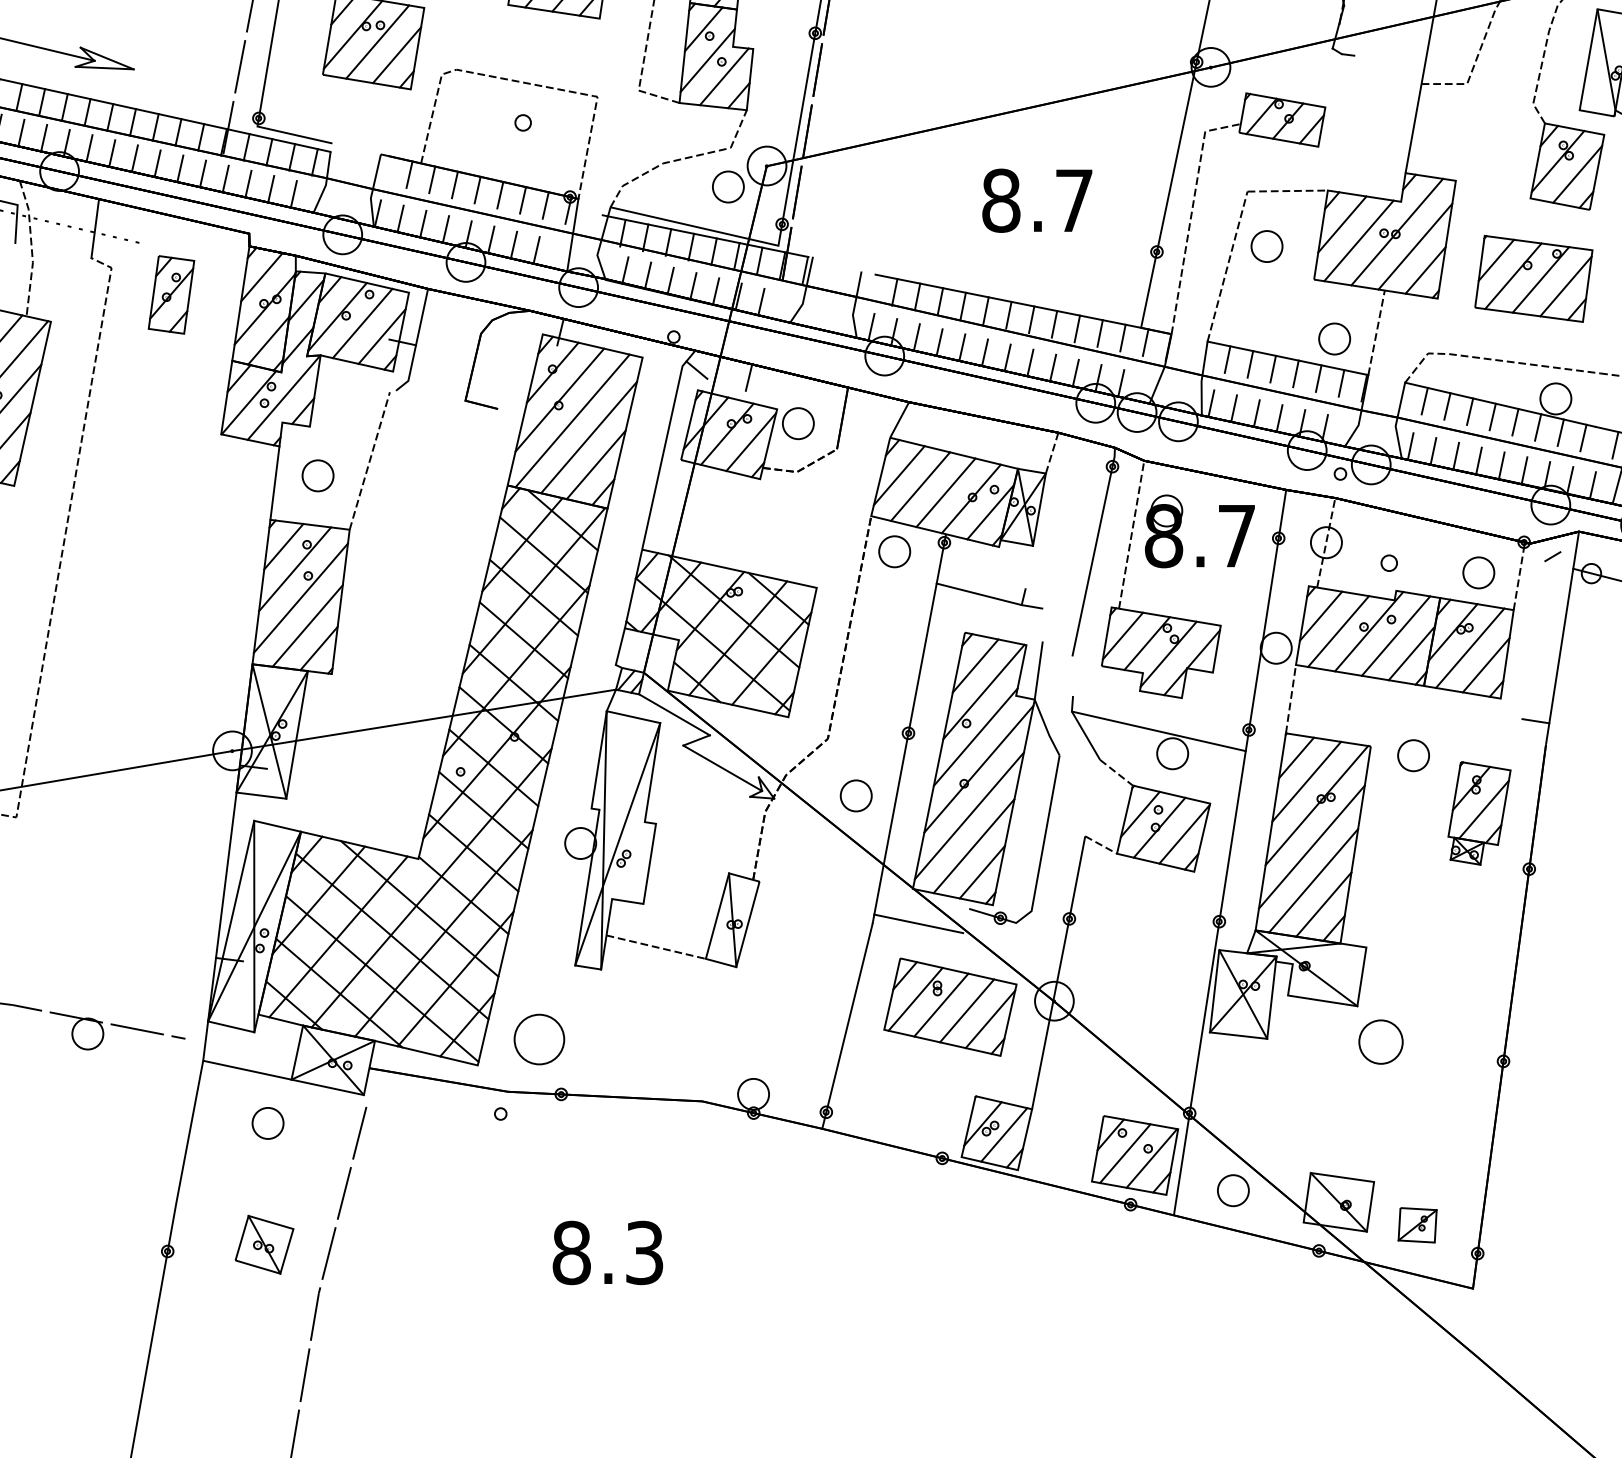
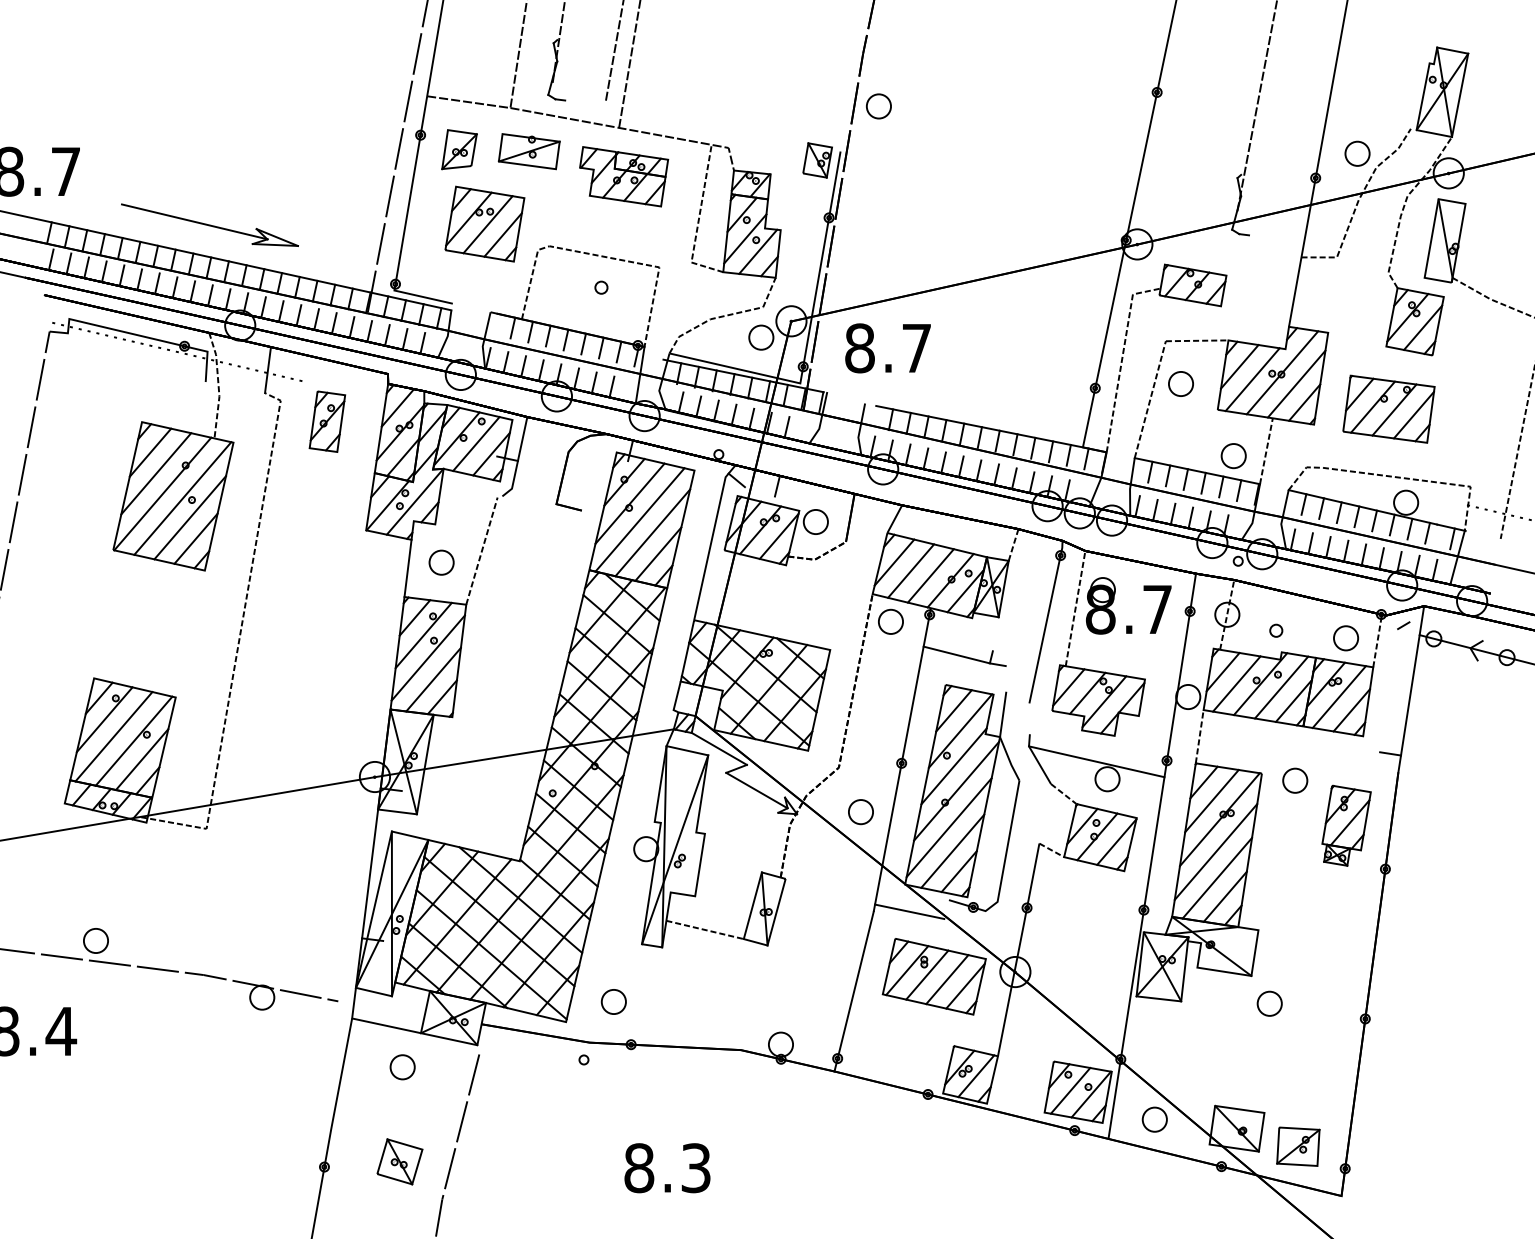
text: (1036, 200) -> (887, 348), moved
part: (538, 1038) -> (613, 1001), size x0.62
part: (1380, 1041) -> (1269, 1003), size x0.71
part: (1417, 1225) -> (1298, 1146), size x1.43

